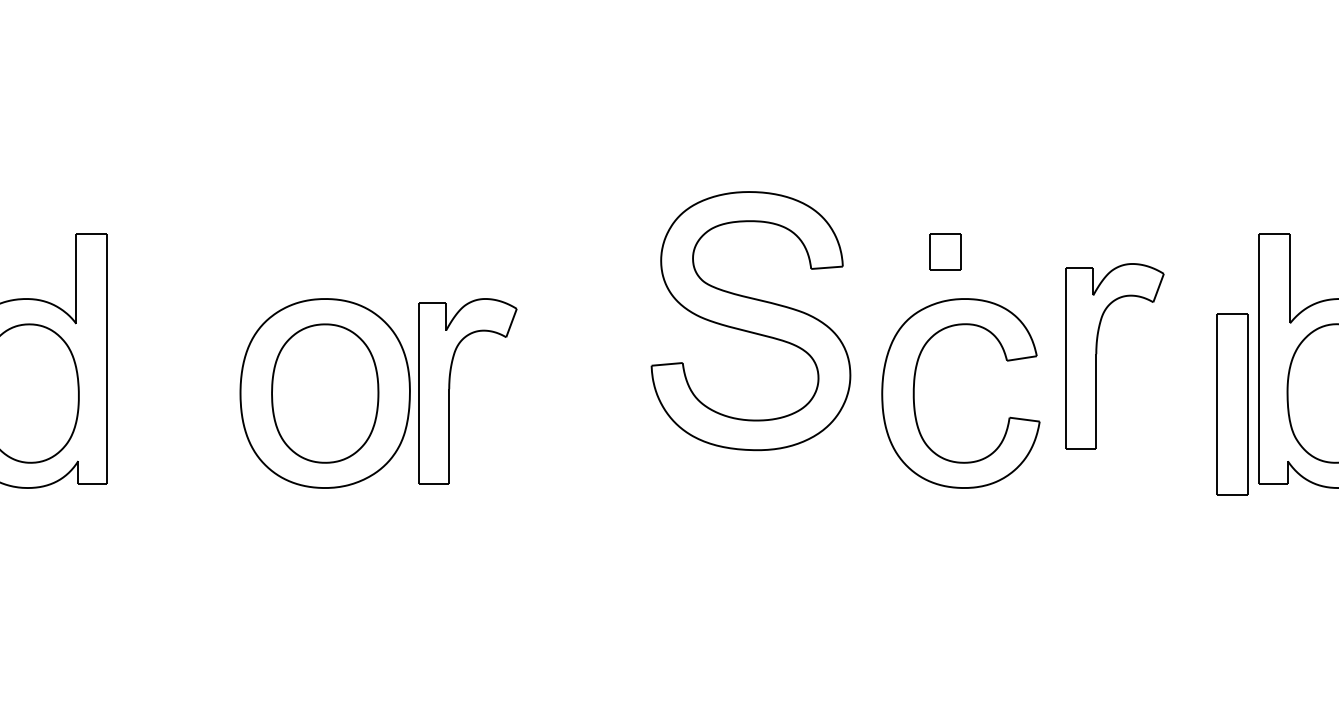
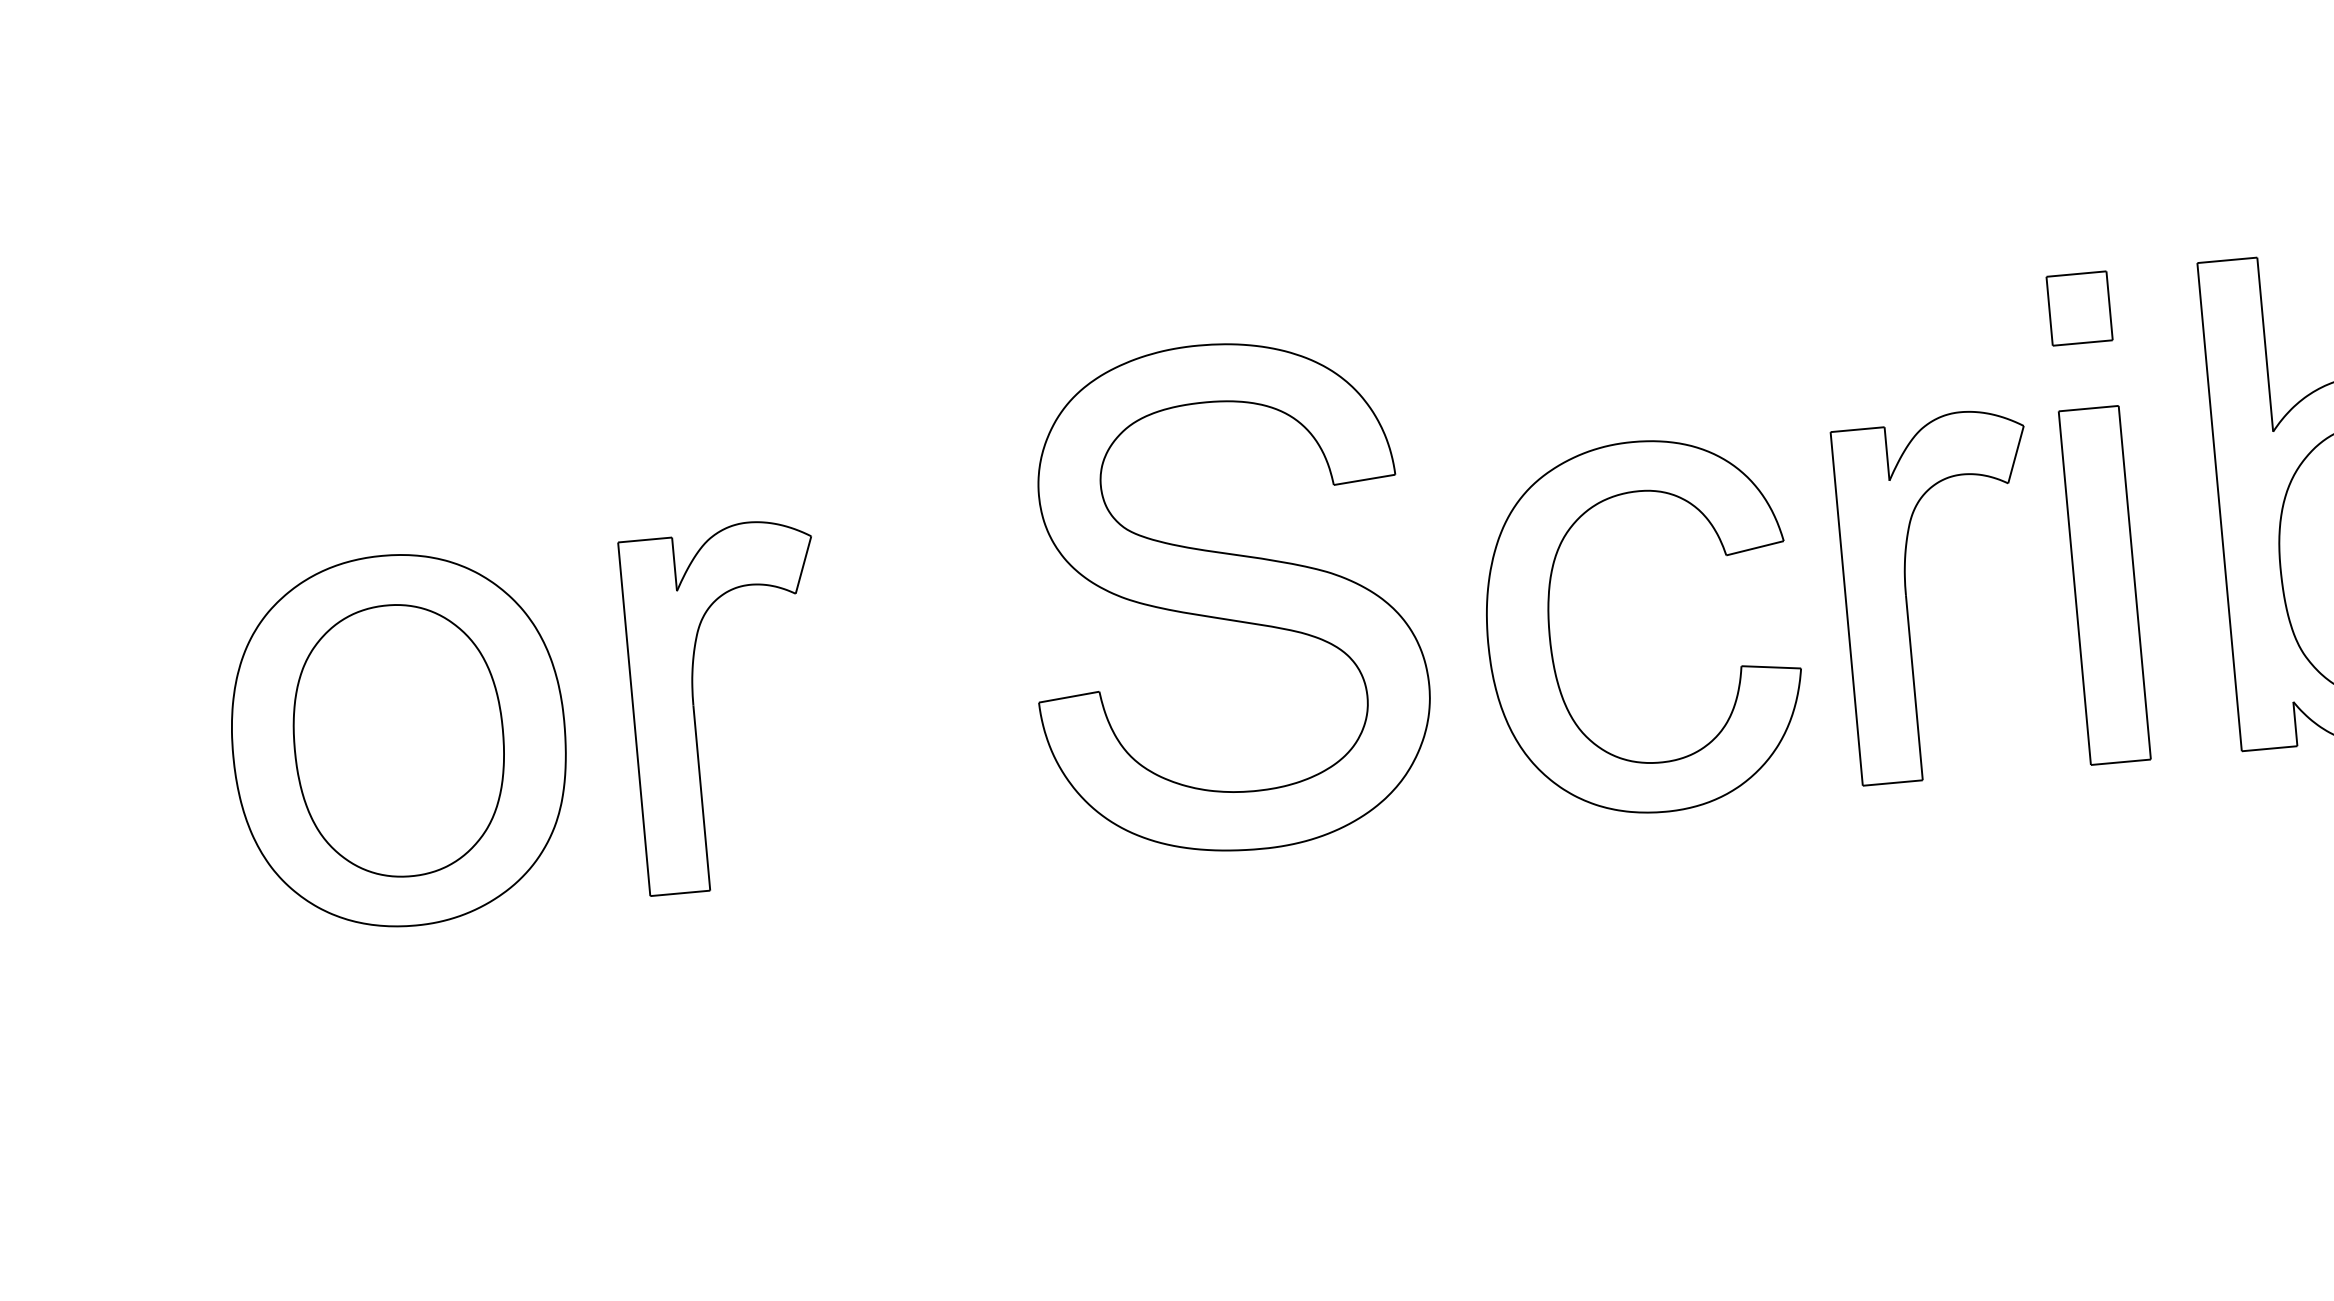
part: (945, 251) -> (2079, 307), moved
part: (750, 321) -> (1224, 598), moved
part: (1097, 353) -> (1908, 593), moved
part: (450, 388) -> (695, 703), moved
part: (1232, 404) -> (2104, 585), moved

